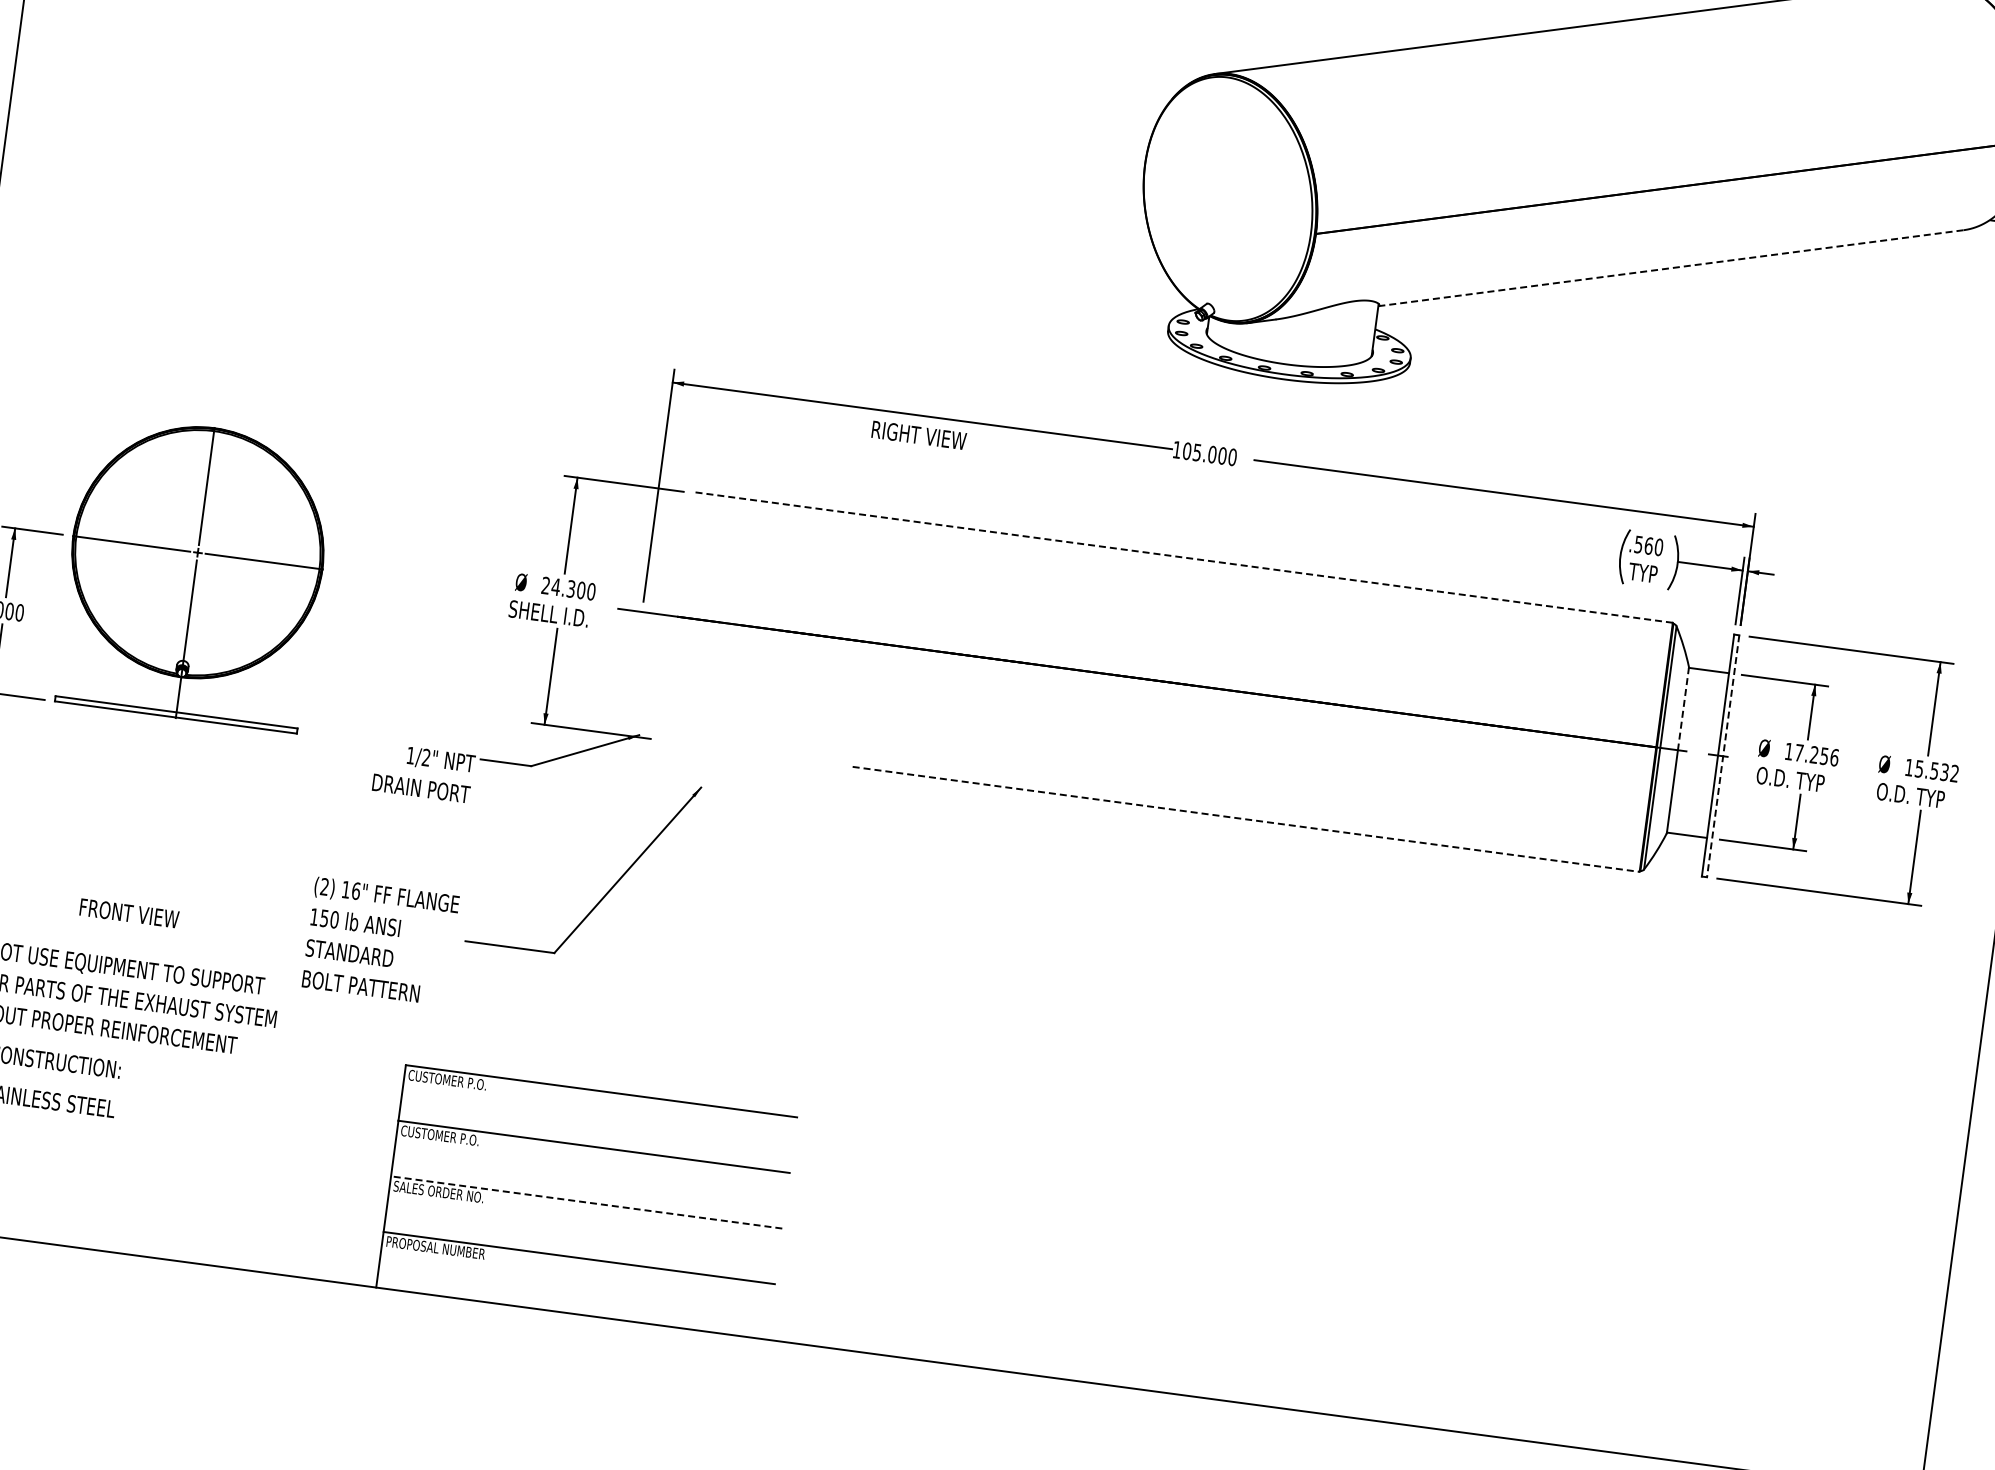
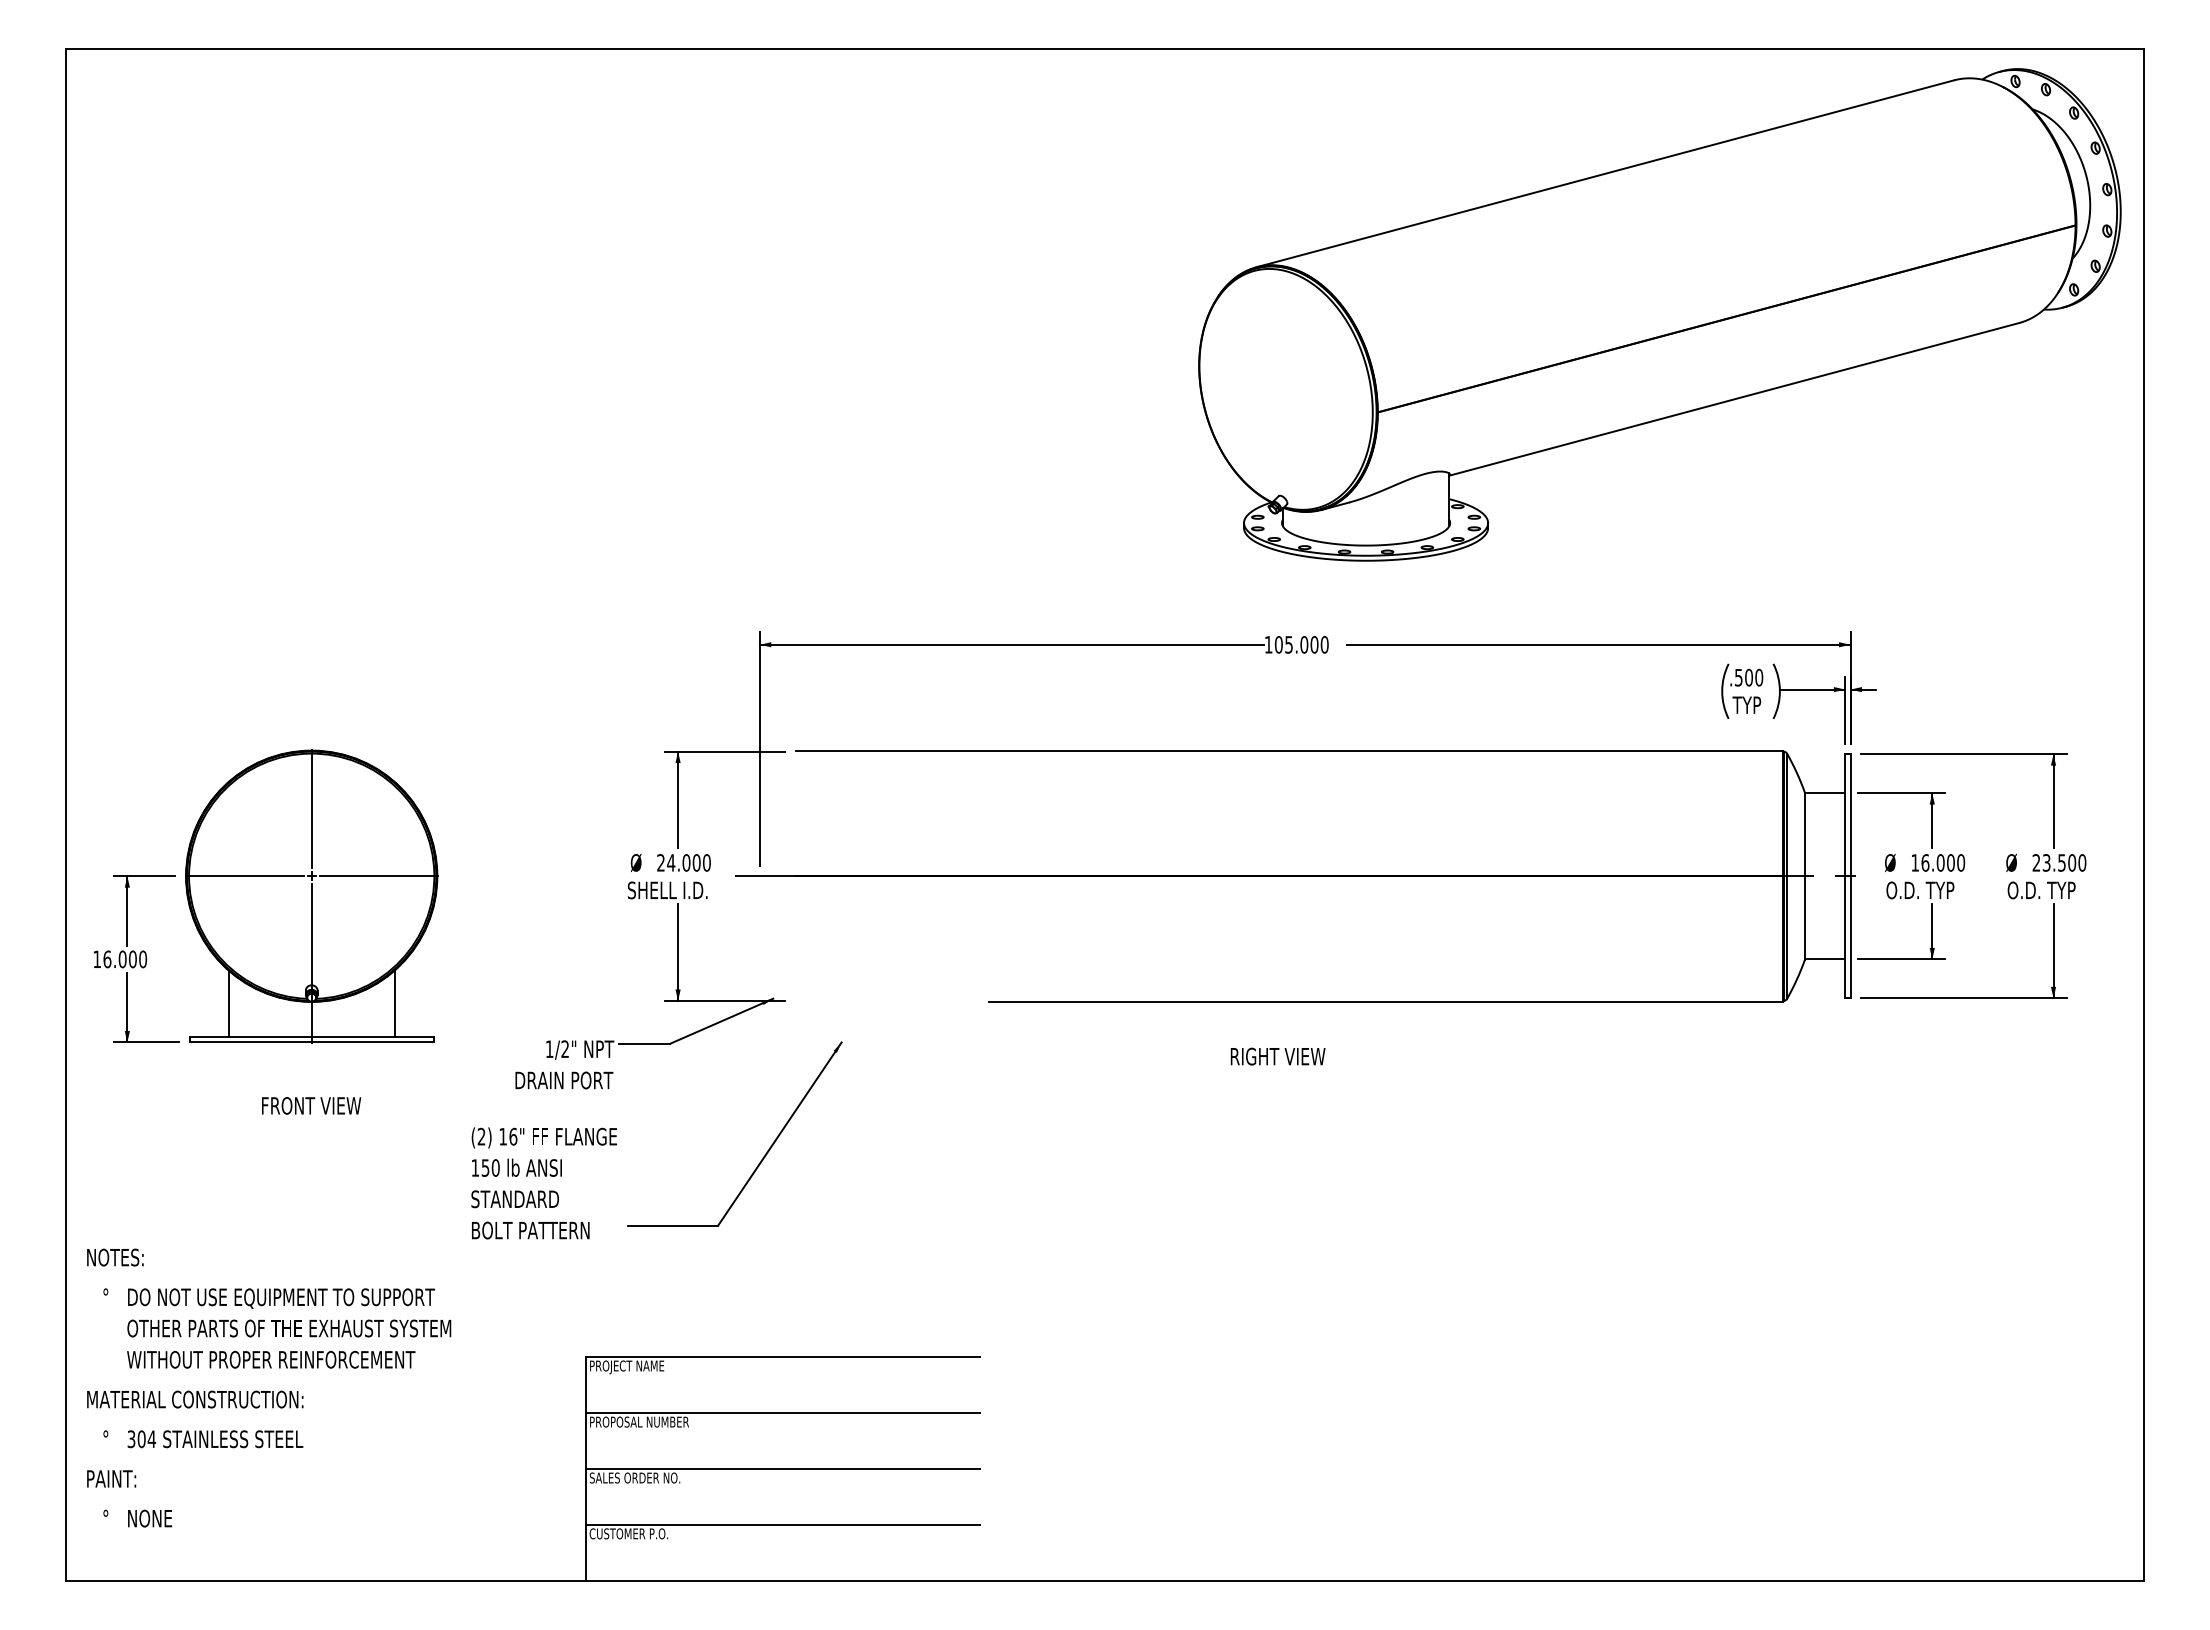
line: (1671, 268) -> (1734, 399), dashed -> solid
text: (918, 435) -> (1277, 1056), moved
text: (1649, 545) -> (1749, 677), .560 -> .500
line: (1183, 557) -> (1289, 750), dashed -> solid
text: (571, 588) -> (686, 862), 24.300 -> 24.000
line: (98, 667) -> (228, 1003), added
line: (263, 689) -> (394, 1003), added
line: (1683, 708) -> (1804, 834), dashed -> solid
text: (1817, 754) -> (1943, 862), 17.256 -> 16.000
line: (1723, 756) -> (1850, 876), dashed -> solid
text: (1932, 770) -> (2059, 862), 15.532 -> 23.500
line: (1246, 819) -> (1386, 1001), dashed -> solid
text: (129, 913) -> (311, 1105), moved
text: (379, 941) -> (543, 1183), moved
text: (446, 1081) -> (628, 1367), CUSTOMER P.O. -> PROJECT NAME
text: (449, 1136) -> (638, 1421), CUSTOMER P.O. -> PROPOSAL NUMBER
line: (586, 1202) -> (782, 1468), dashed -> solid
text: (434, 1247) -> (638, 1533), PROPOSAL NUMBER -> CUSTOMER P.O.

